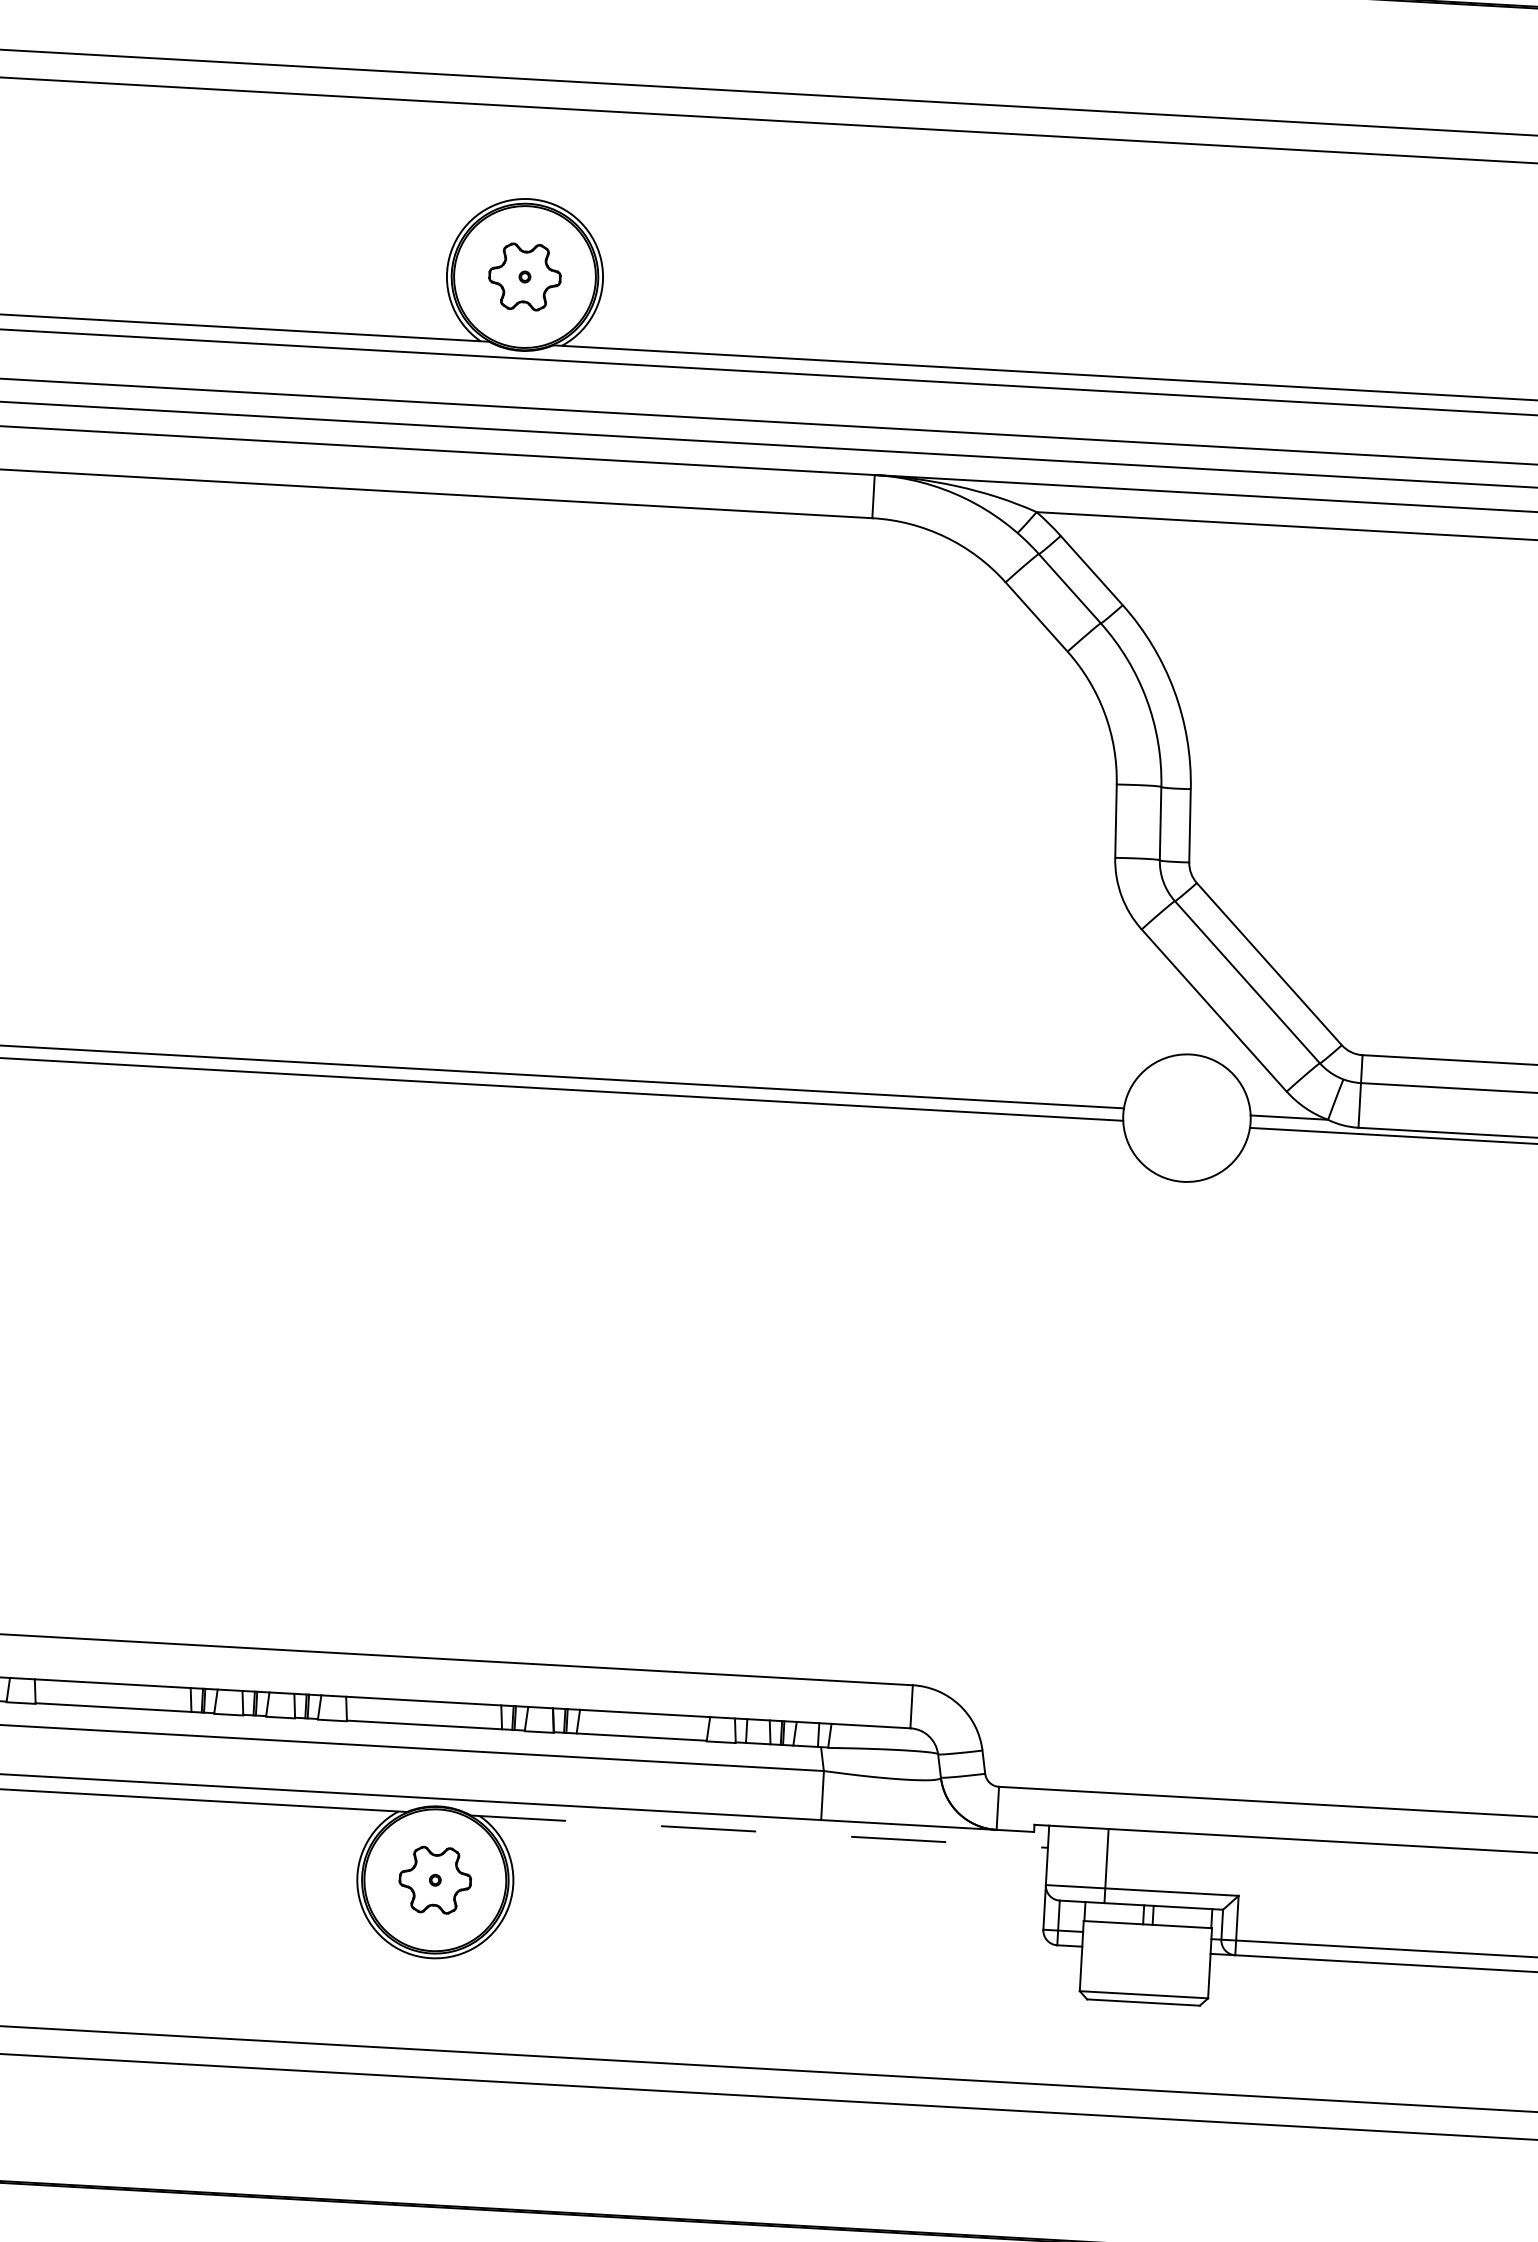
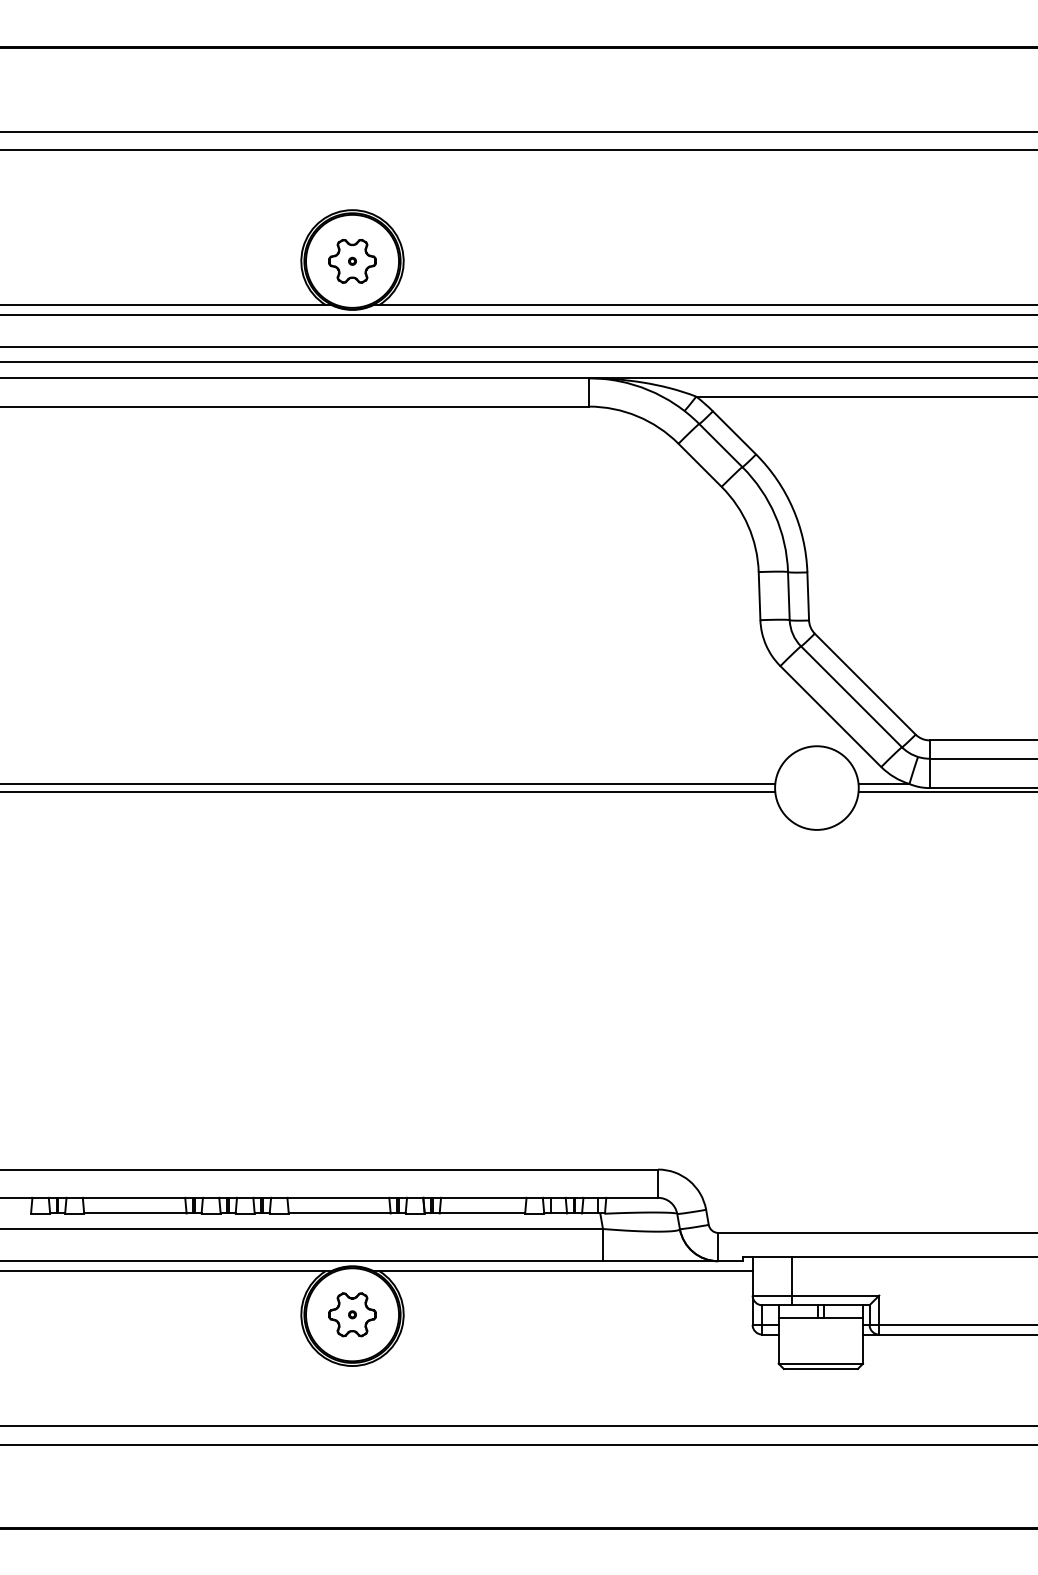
line: (760, 1832) -> (563, 1271), dashed -> solid

